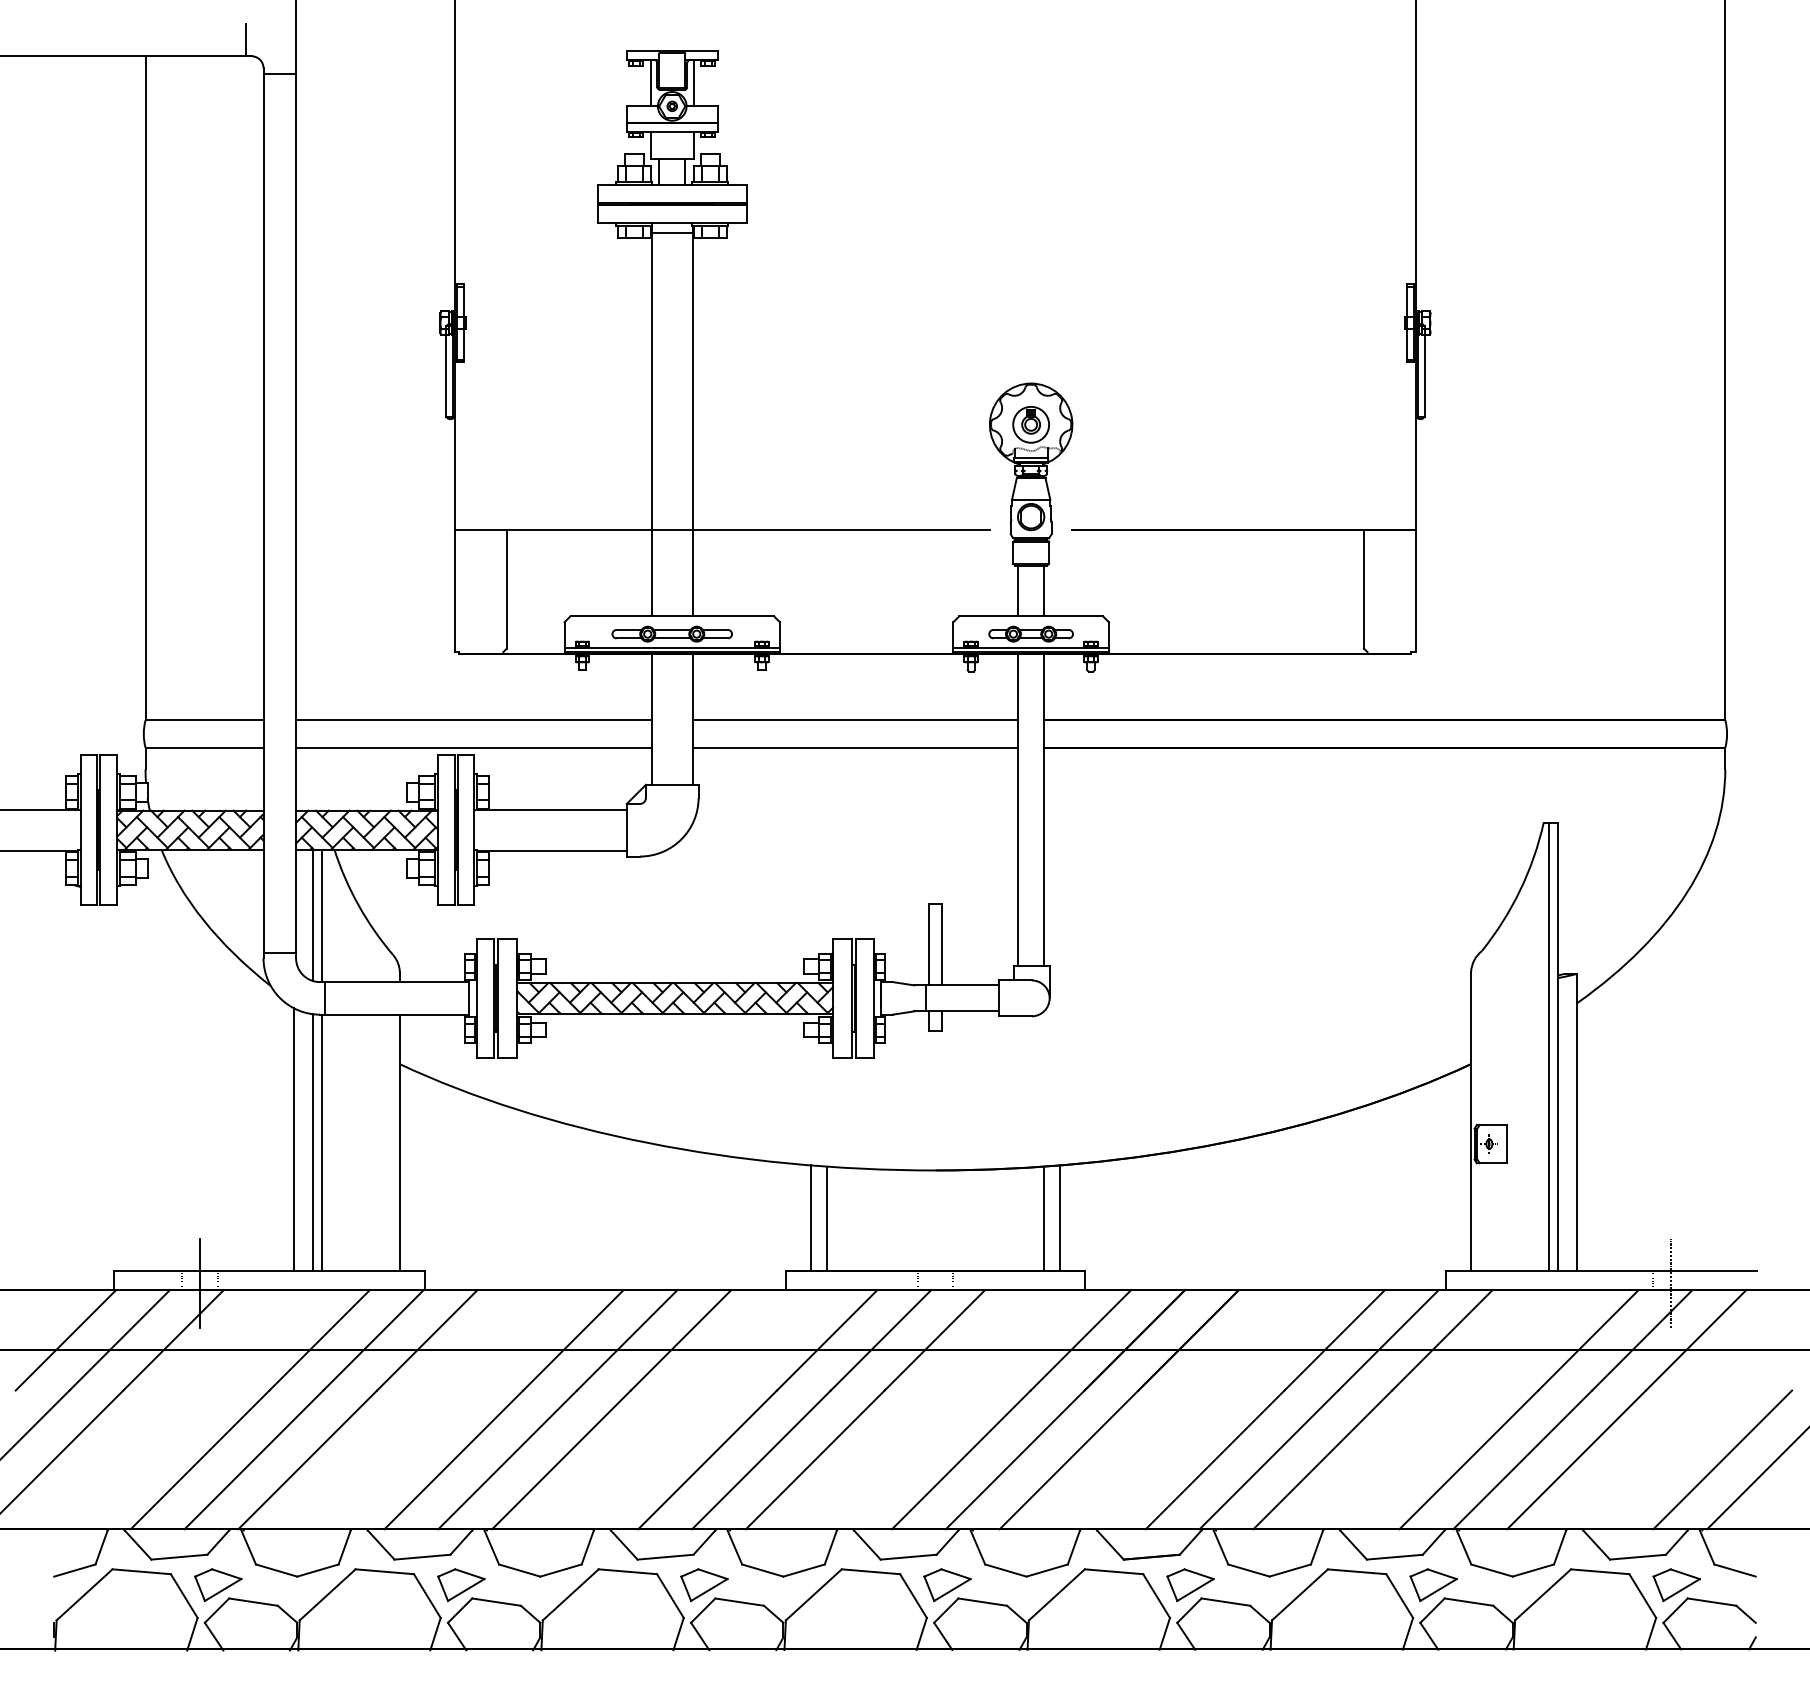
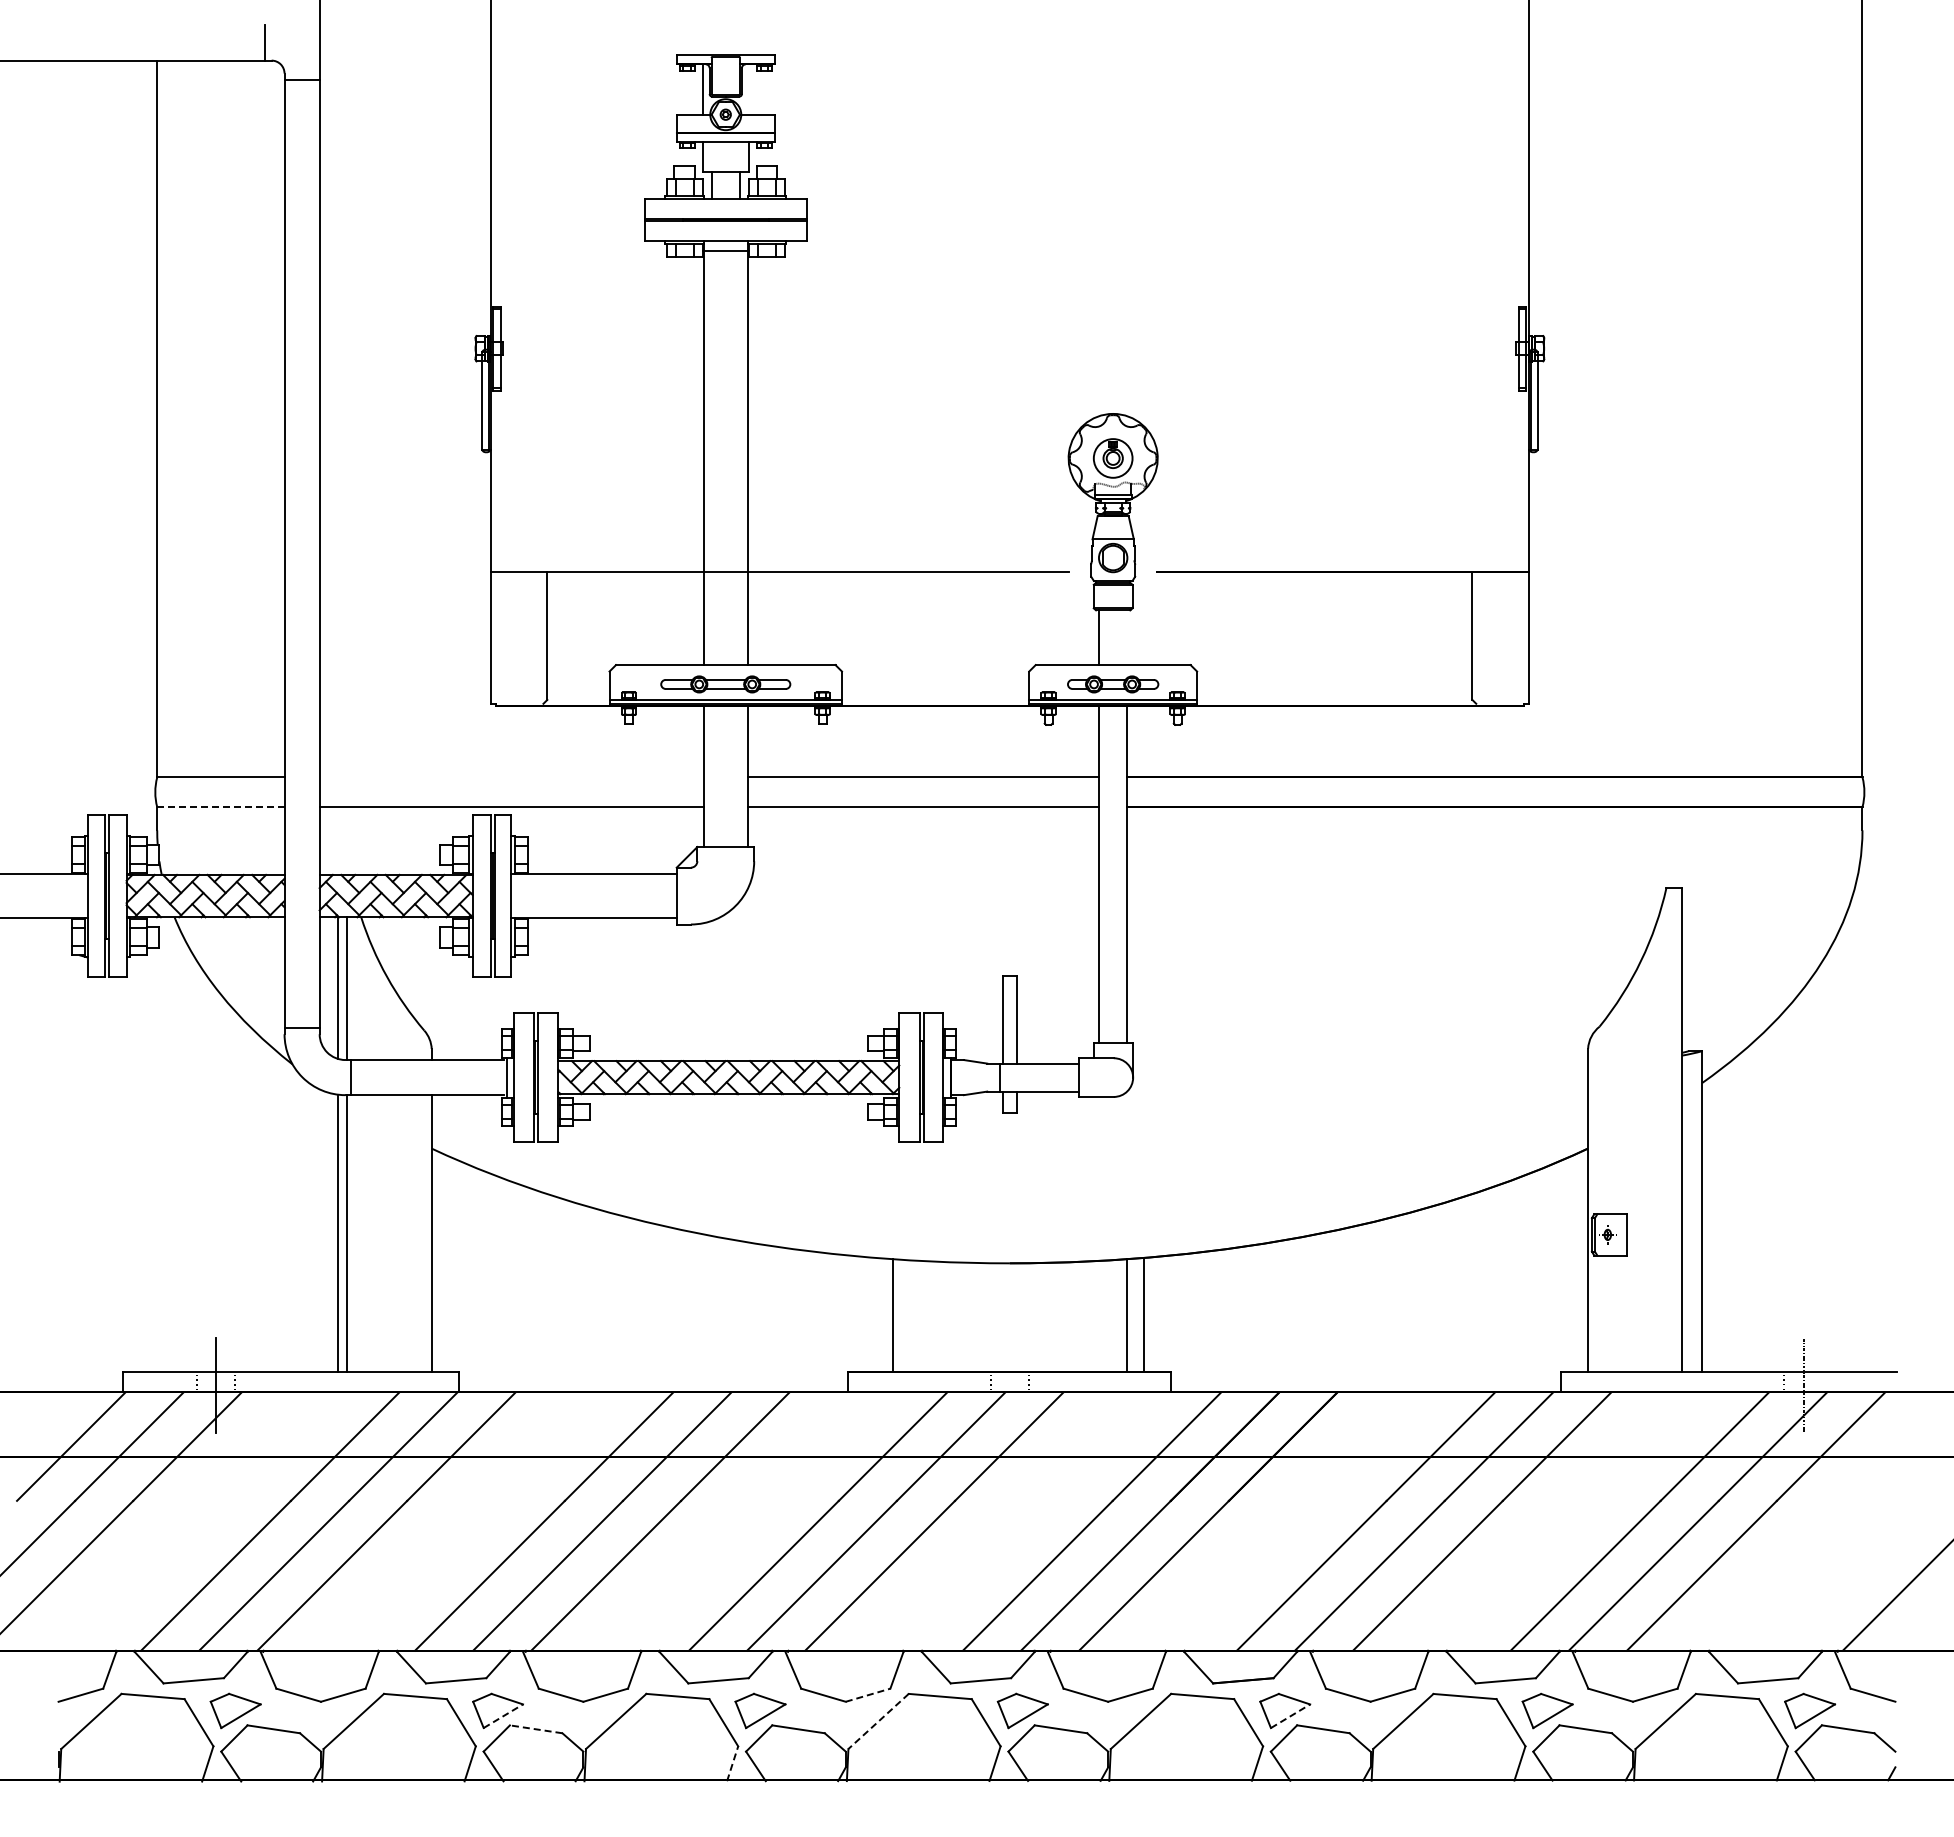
line: (694, 83) -> (749, 89), removed
line: (1044, 590) -> (1127, 637), removed
line: (473, 720) -> (511, 777), removed
line: (204, 748) -> (220, 807), solid -> dashed
line: (1549, 1046) -> (1672, 1129), removed
line: (294, 1139) -> (317, 1229), removed
line: (810, 1217) -> (875, 1314), removed
line: (1722, 1459) -> (1859, 1575), removed
line: (804, 1570) -> (868, 1695), solid -> dashed
line: (466, 1590) -> (503, 1716), solid -> dashed
line: (1195, 1590) -> (1290, 1716), solid -> dashed
line: (813, 1594) -> (878, 1721), solid -> dashed
line: (496, 1602) -> (536, 1729), solid -> dashed
line: (678, 1633) -> (732, 1763), solid -> dashed

